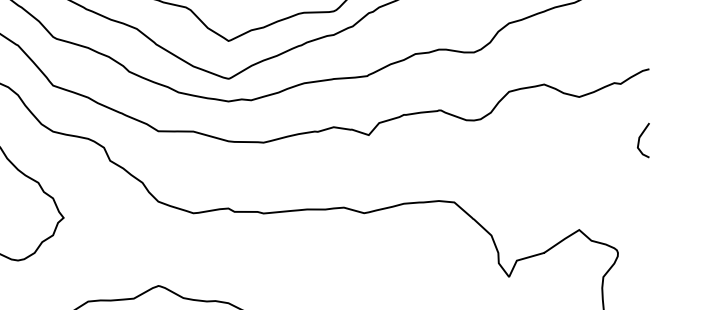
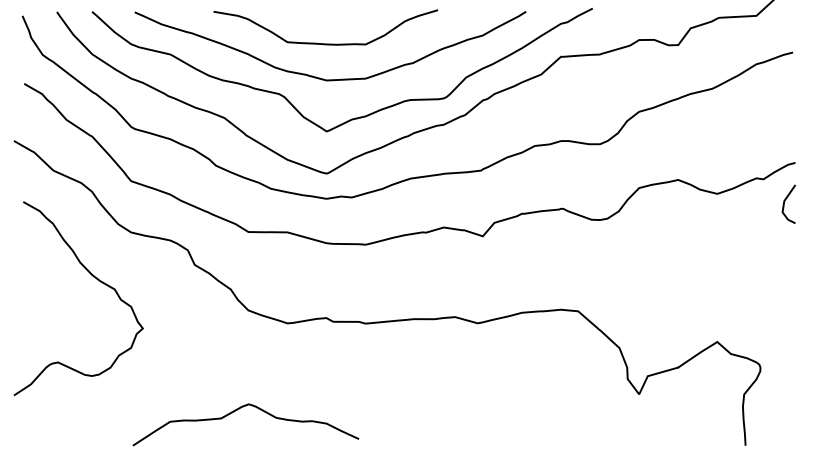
line: (640, 137) -> (785, 201), moved

